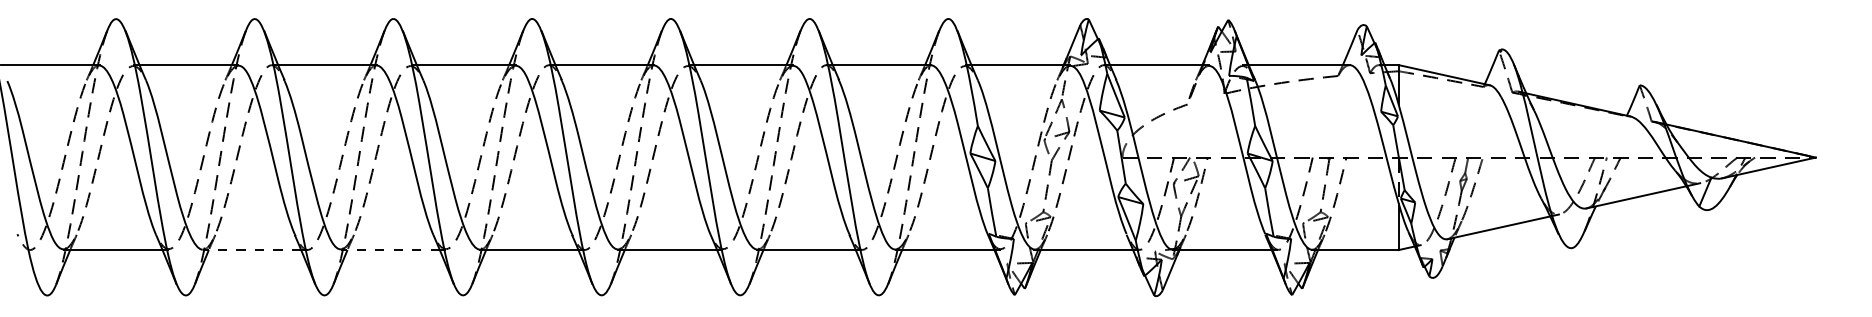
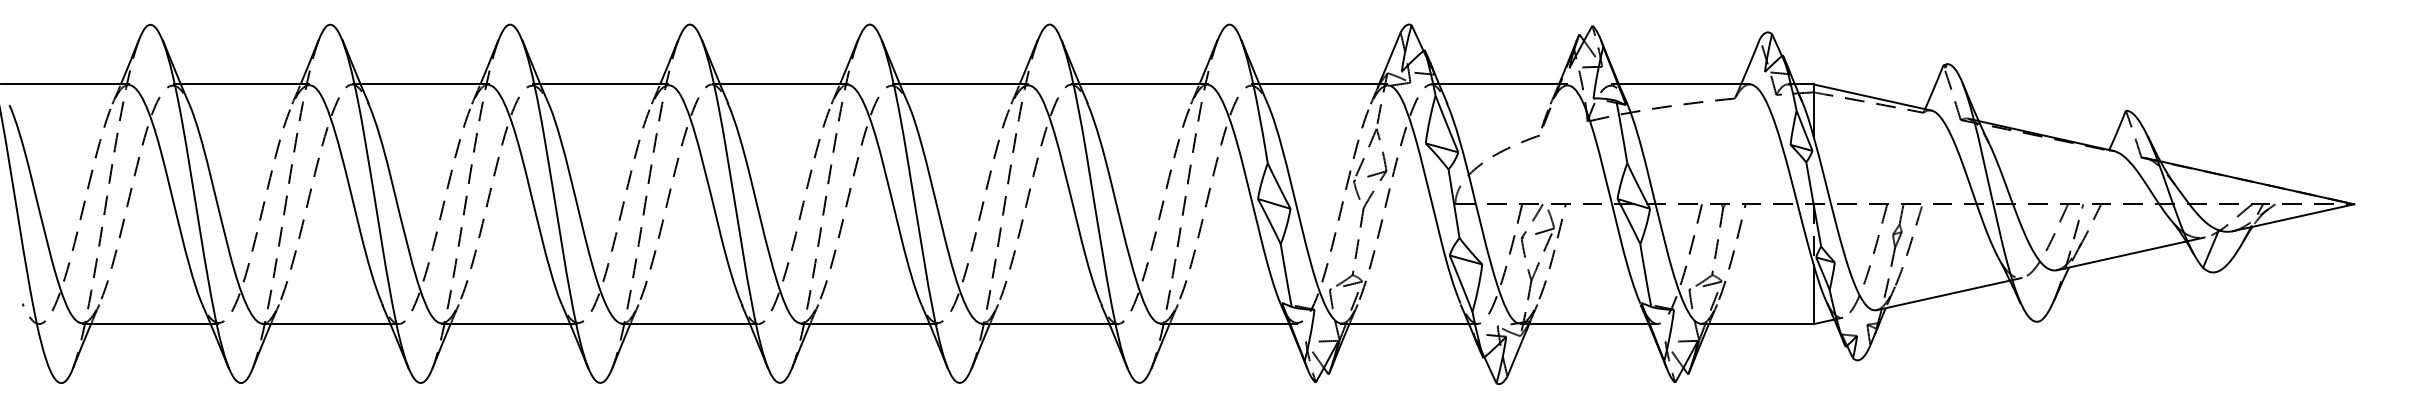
line: (251, 250) -> (326, 324), dashed -> solid
line: (390, 250) -> (506, 324), dashed -> solid

